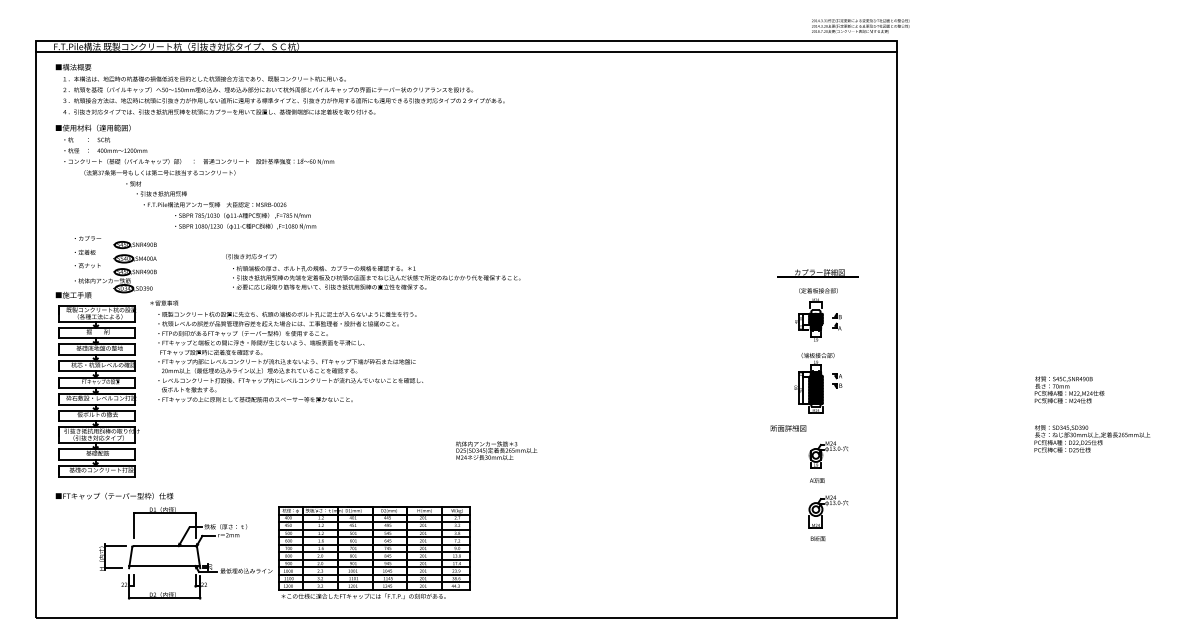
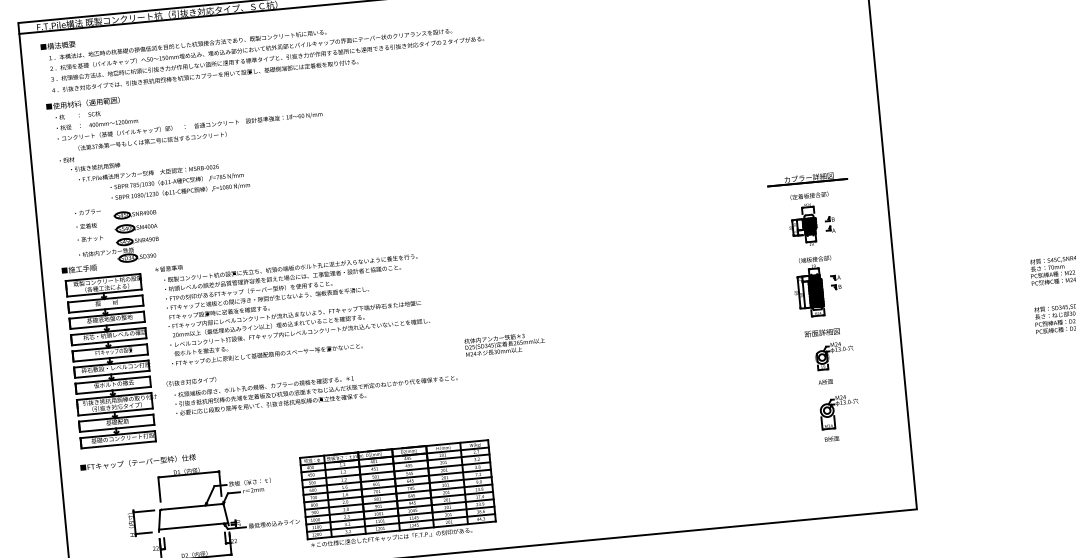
text: (221, 205) -> (155, 173), moved
text: (373, 271) -> (312, 384), moved
text: (788, 428) -> (822, 332), moved
text: (496, 450) -> (504, 344), moved

